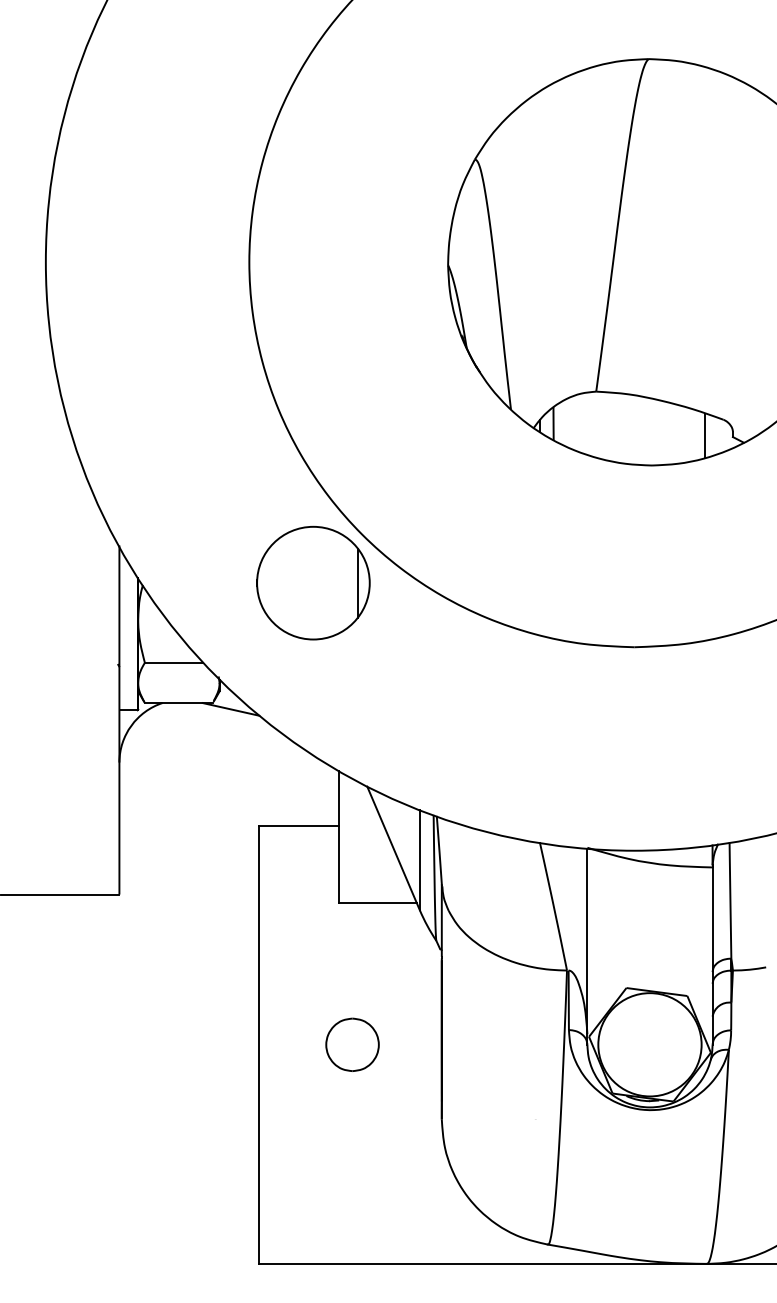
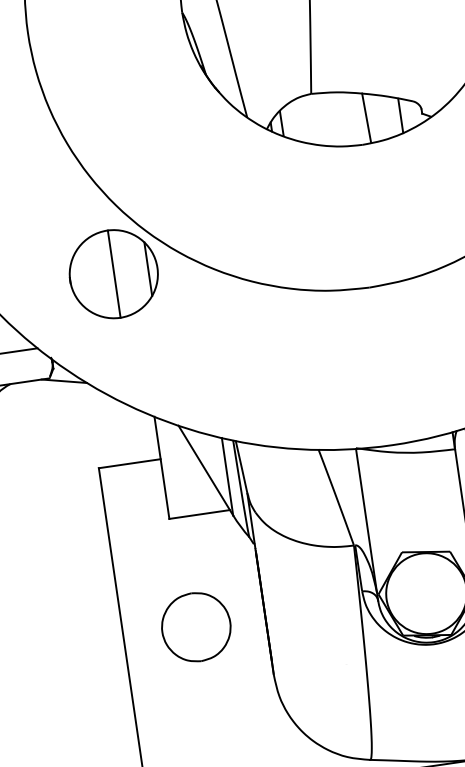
line: (661, 432) -> (366, 118), added
line: (313, 582) -> (113, 273), added
part: (352, 1044) -> (196, 627), size x1.67

